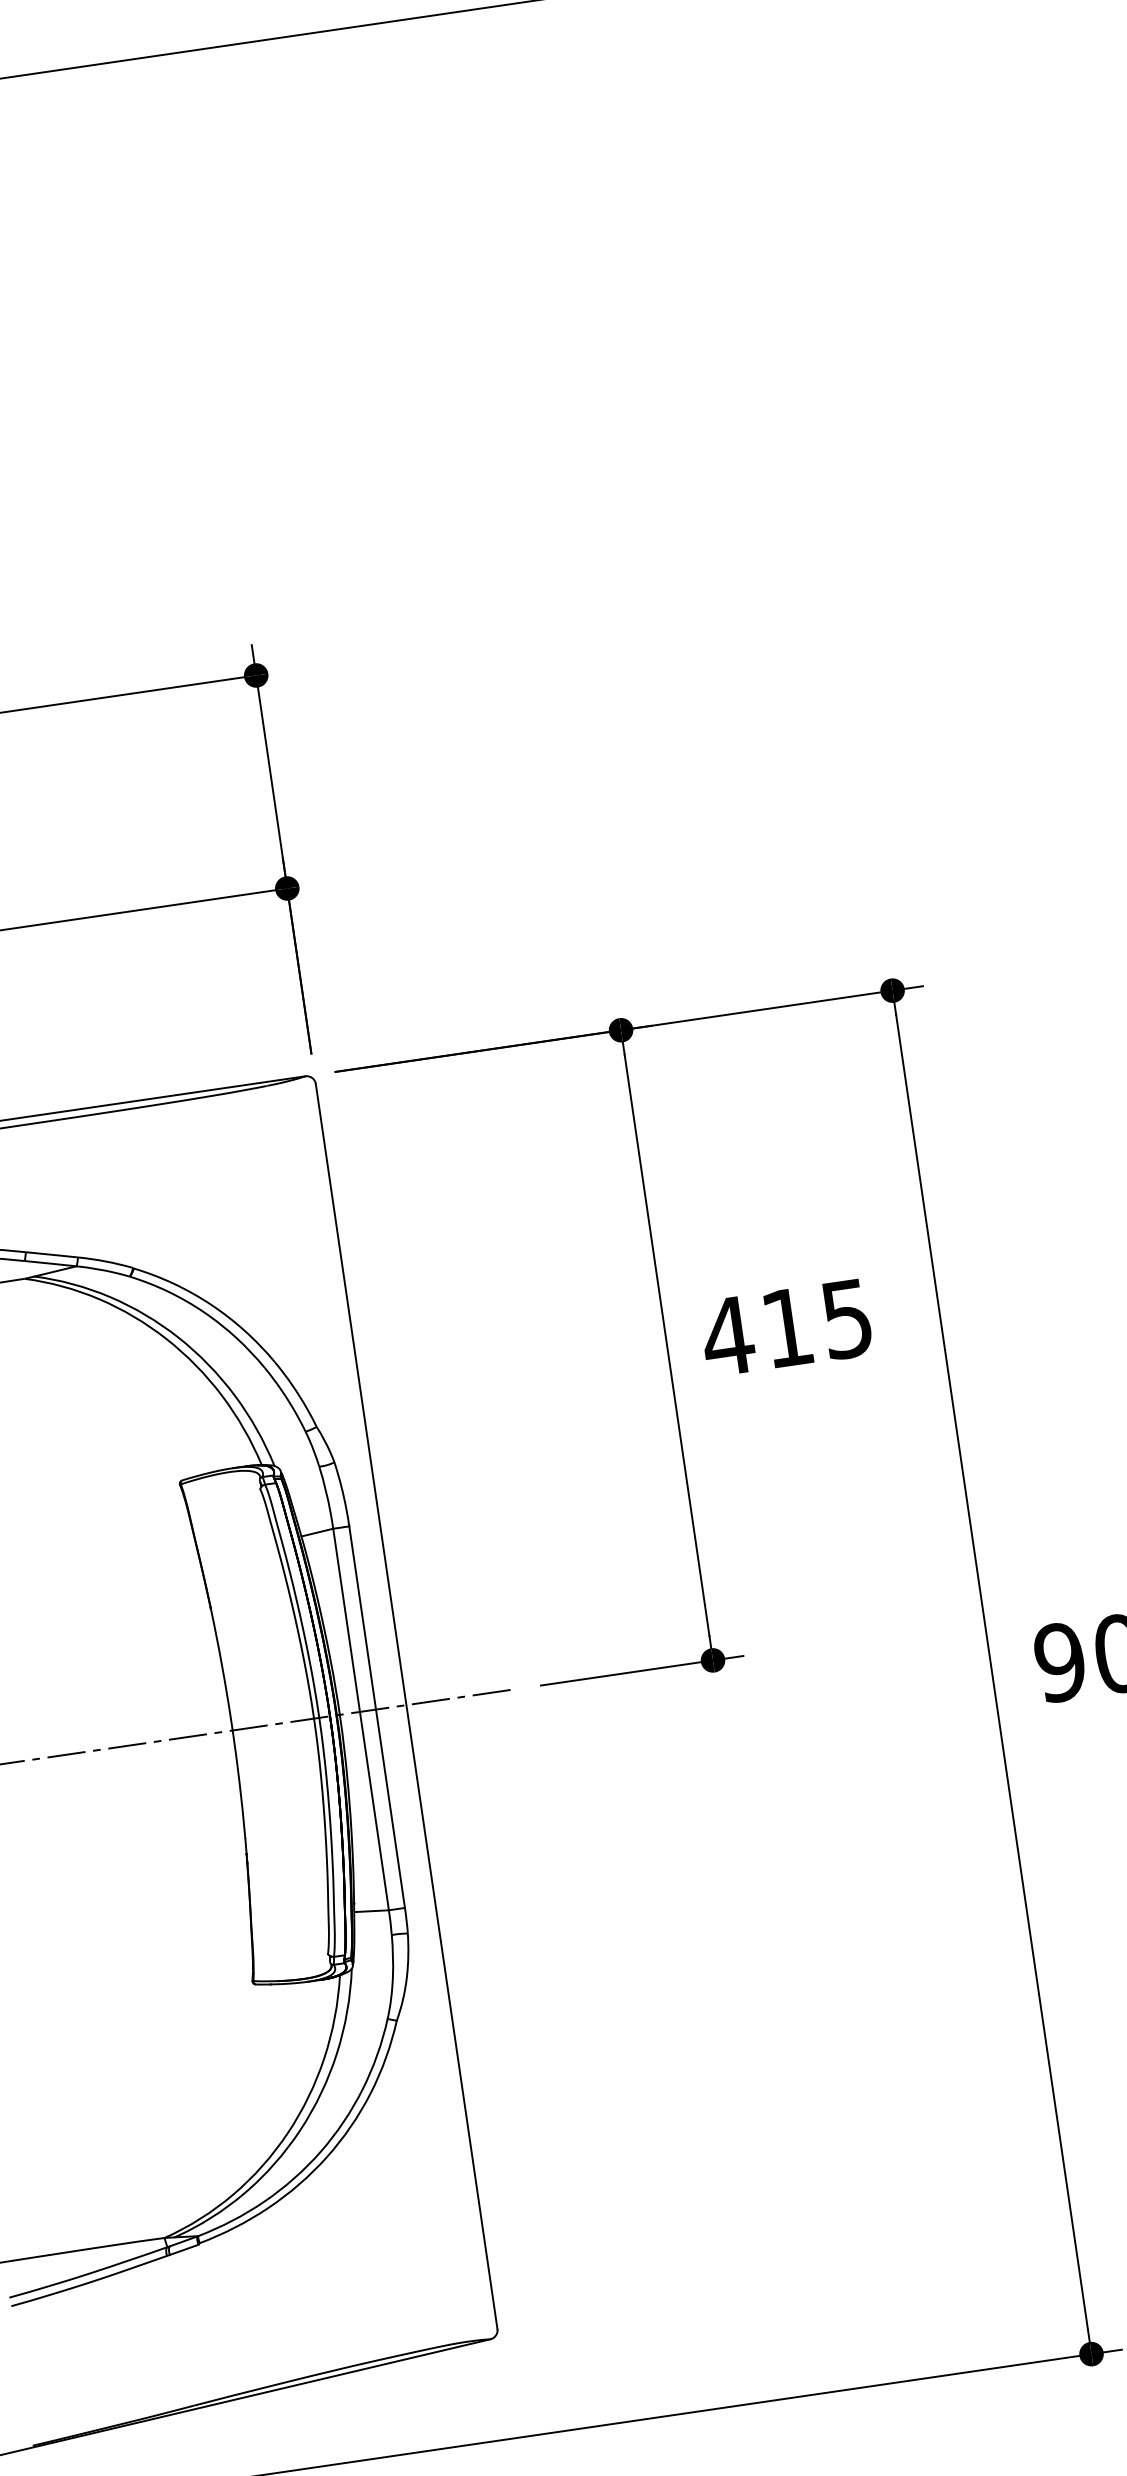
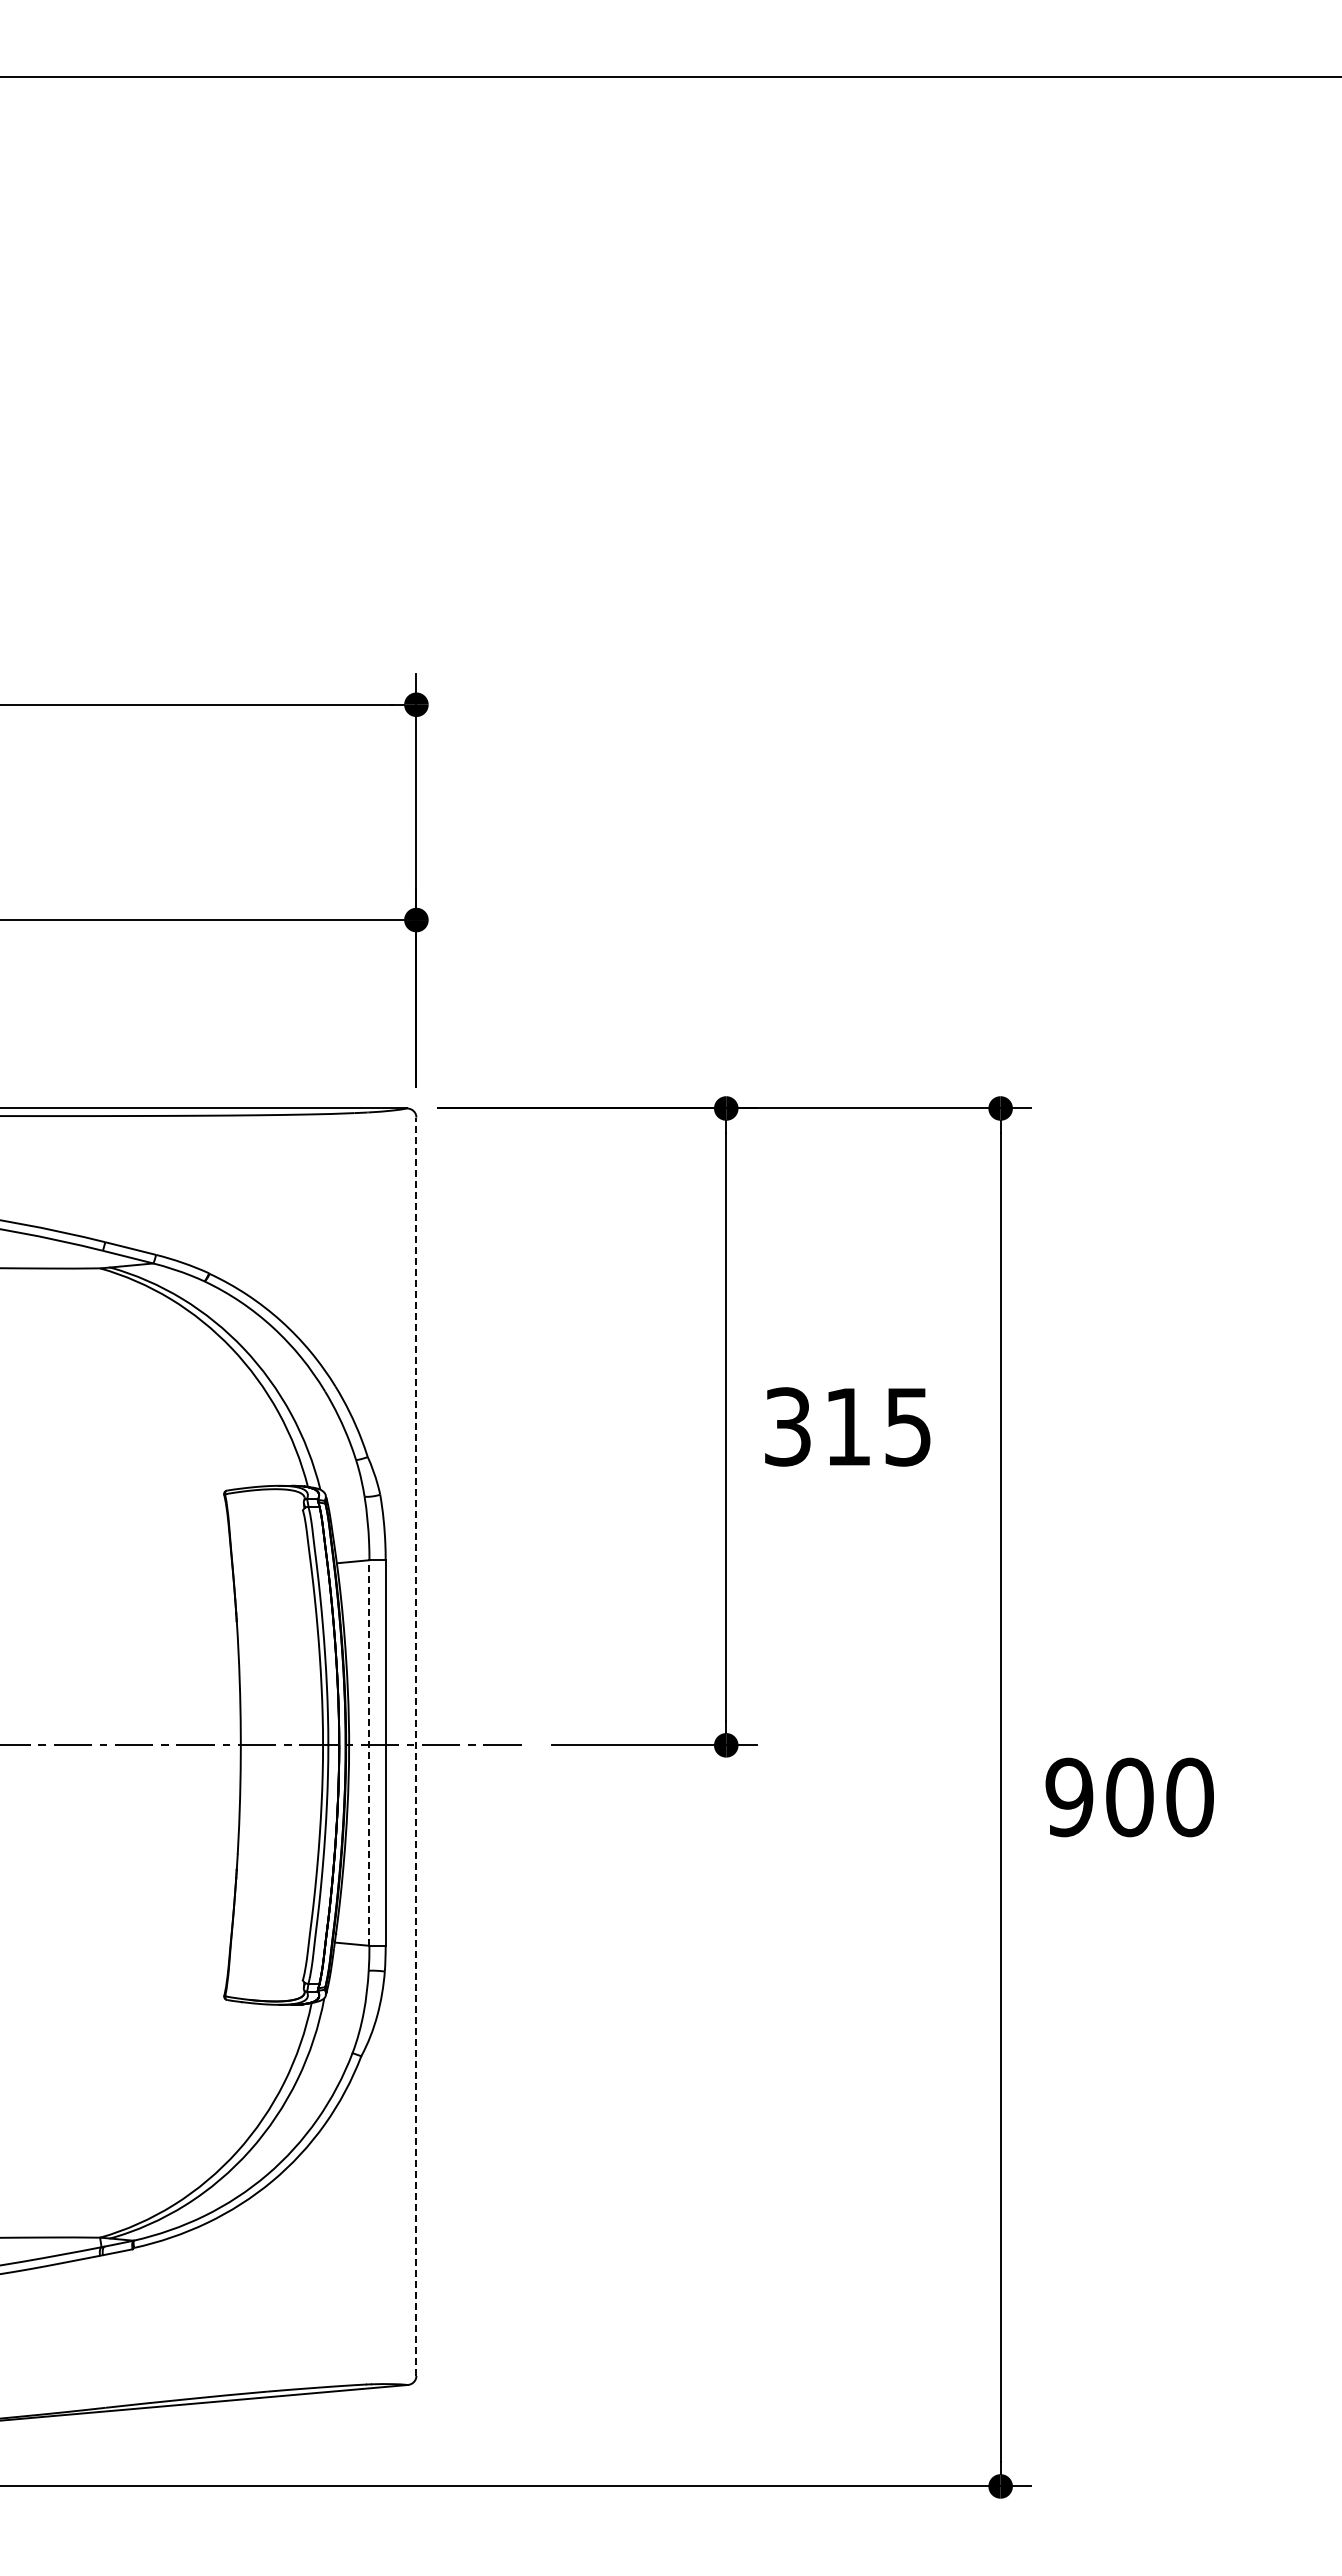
text: (727, 1336) -> (787, 1426), 415 -> 315
line: (406, 1706) -> (416, 1746), solid -> dashed
line: (361, 1720) -> (369, 1753), solid -> dashed

